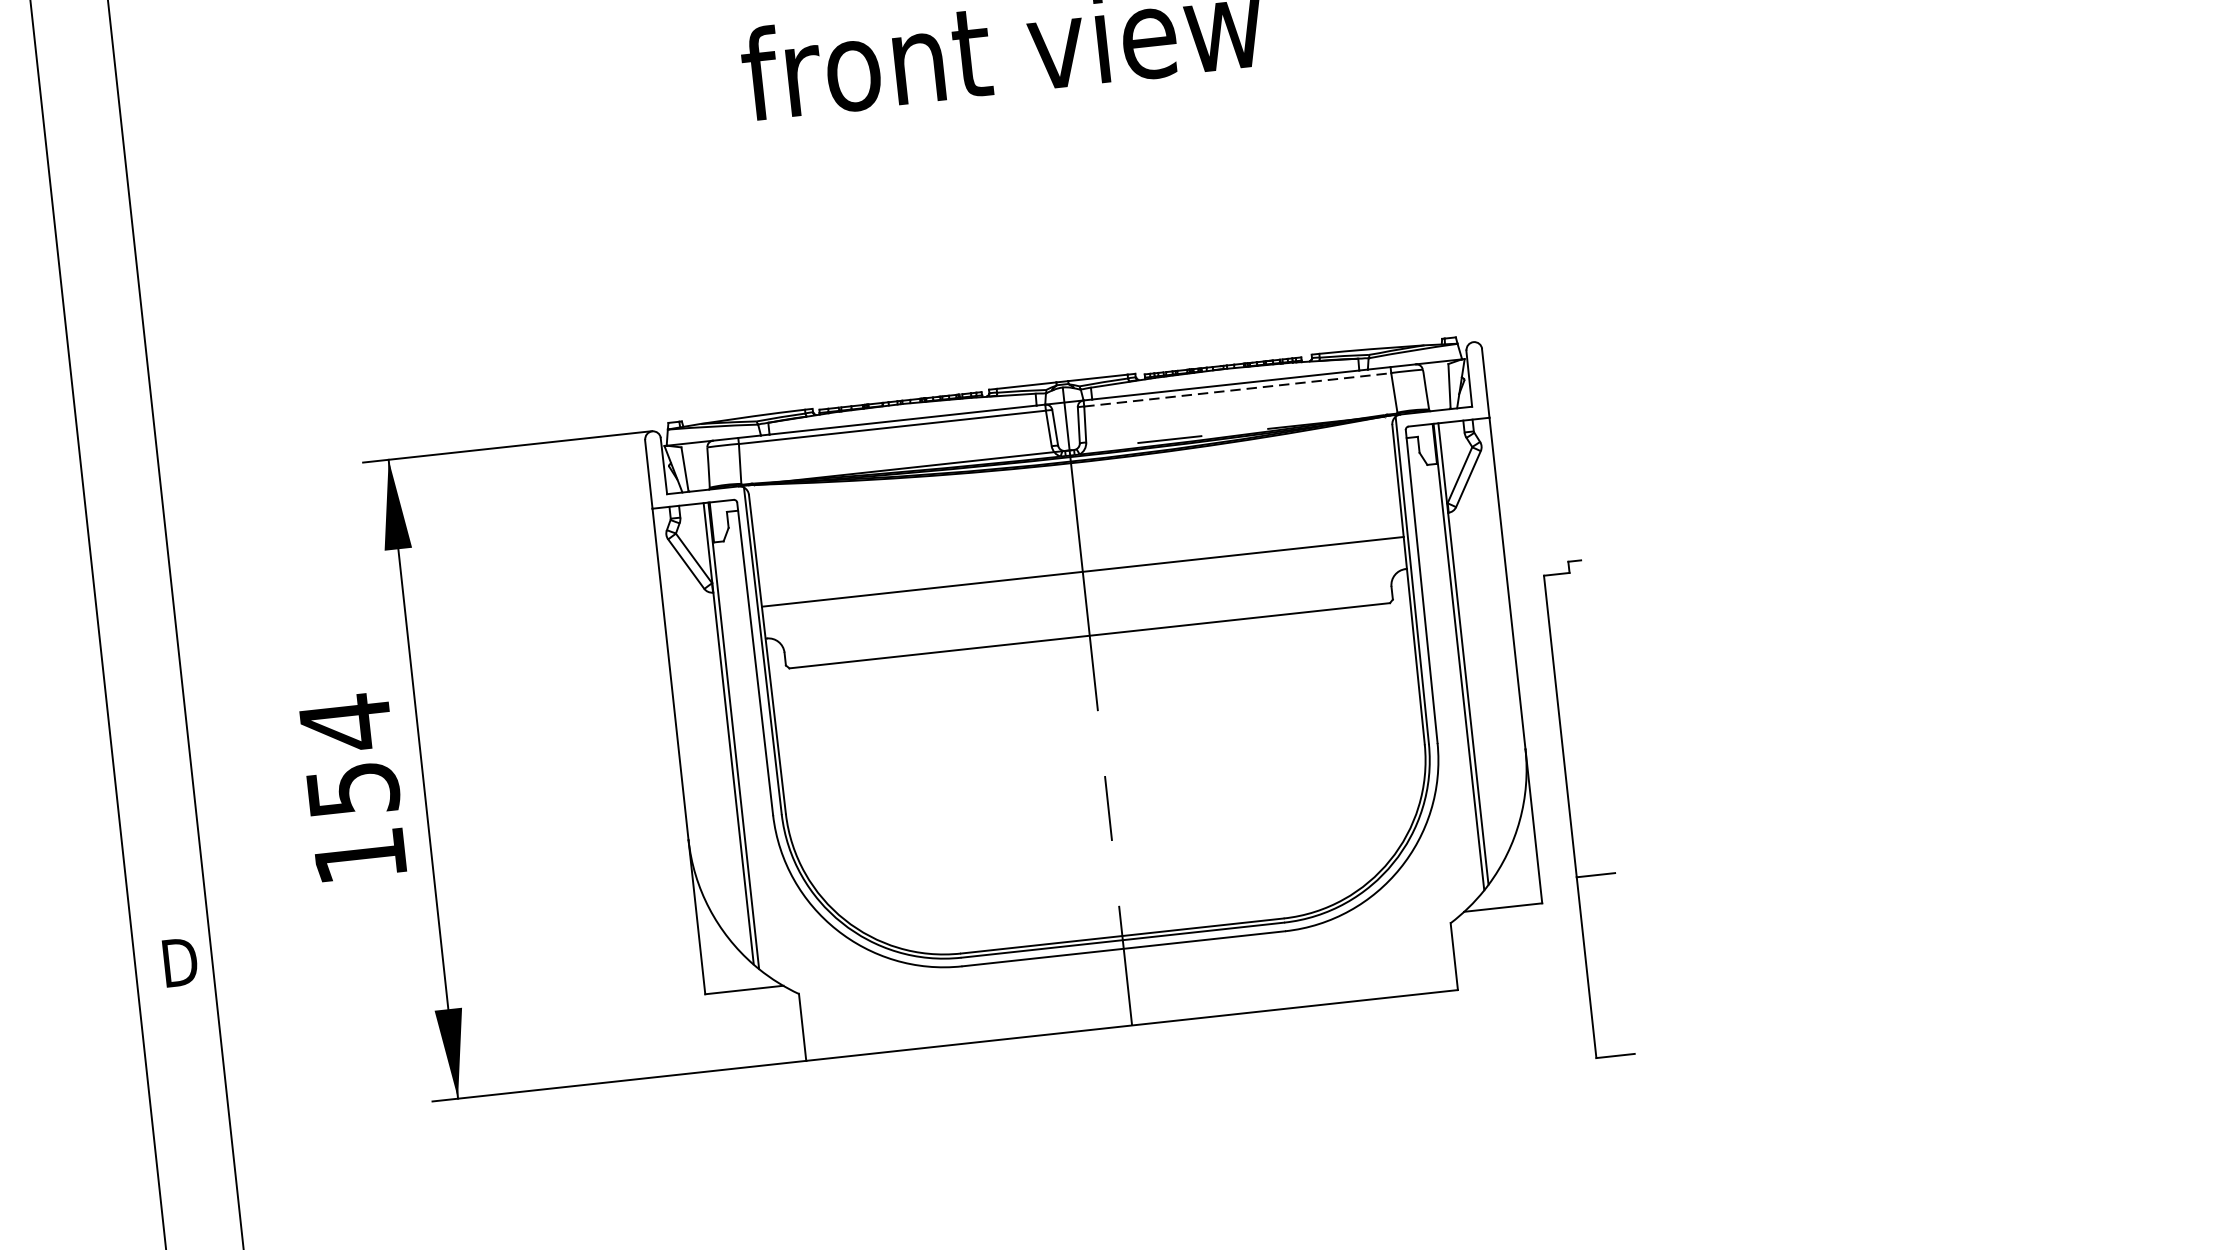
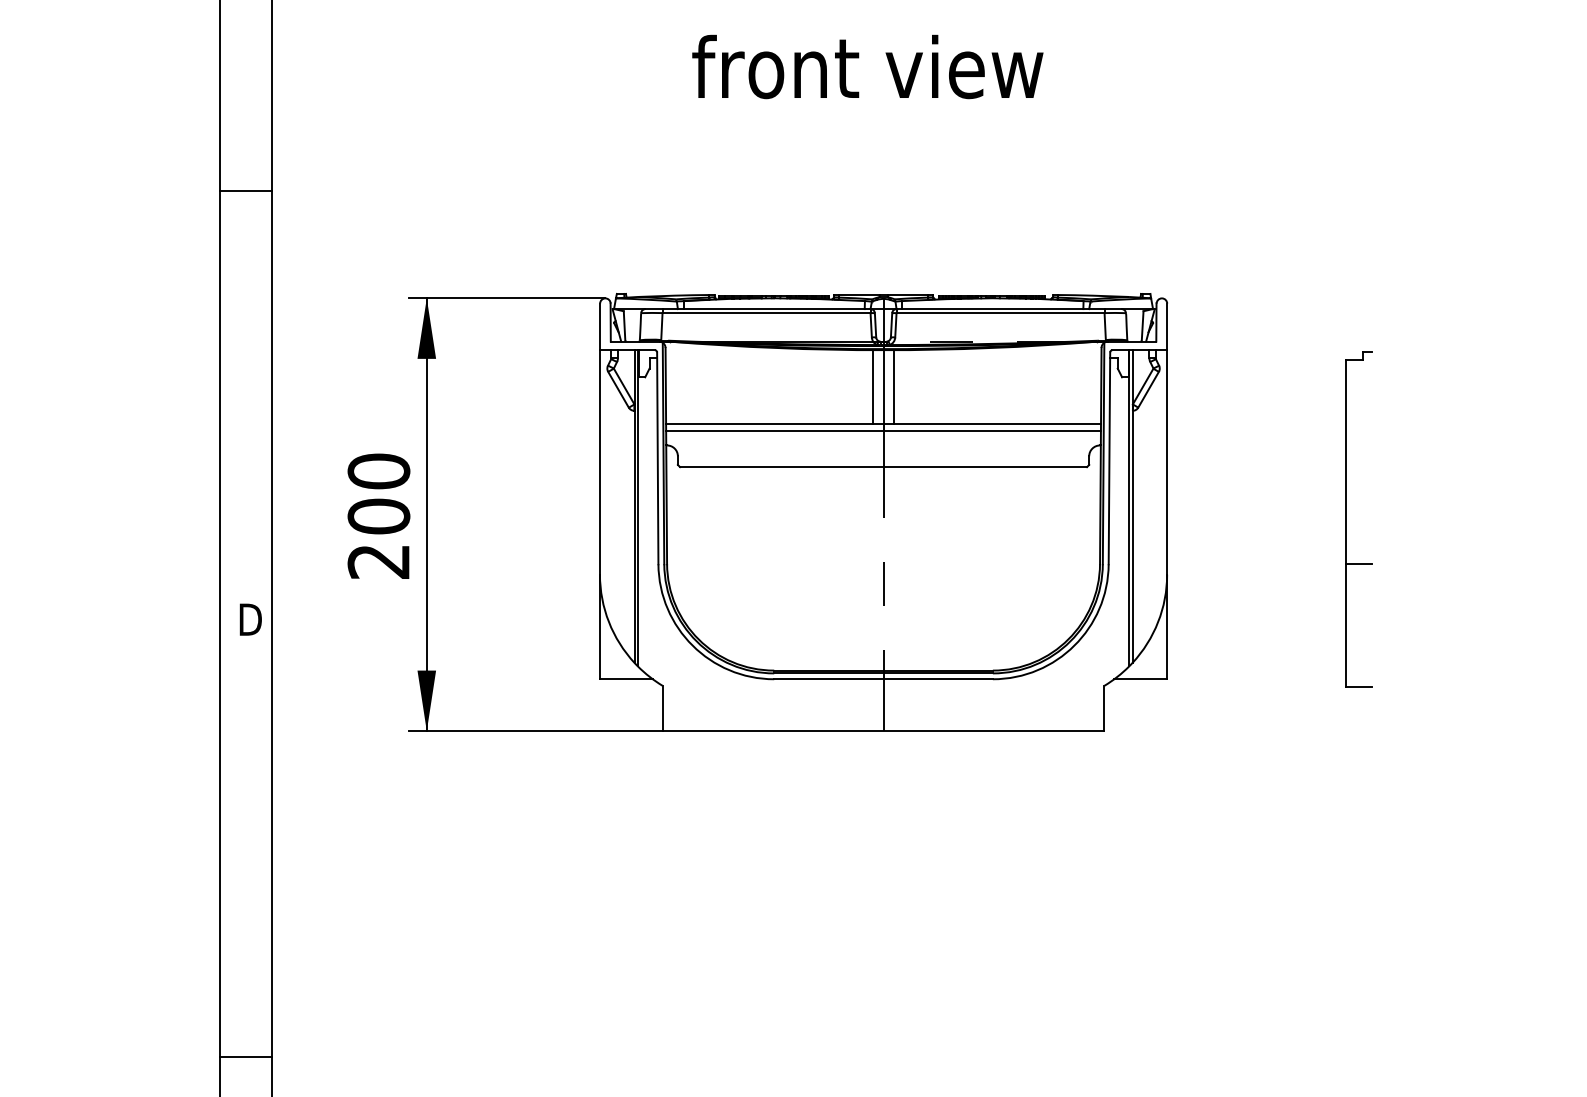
line: (105, 329) -> (246, 190), added
line: (1239, 390) -> (1001, 313), dashed -> solid
line: (1092, 515) -> (894, 386), added
line: (1060, 518) -> (872, 386), added
line: (1083, 583) -> (883, 431), added
text: (352, 788) -> (378, 515), 154 -> 200
part: (1570, 811) -> (1346, 519), moved

